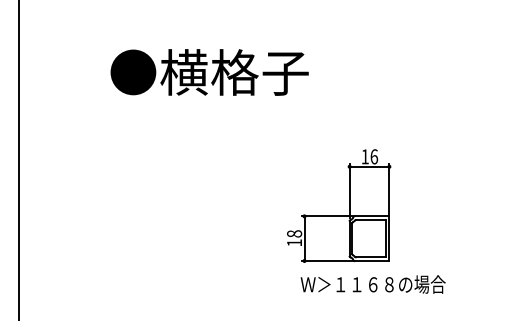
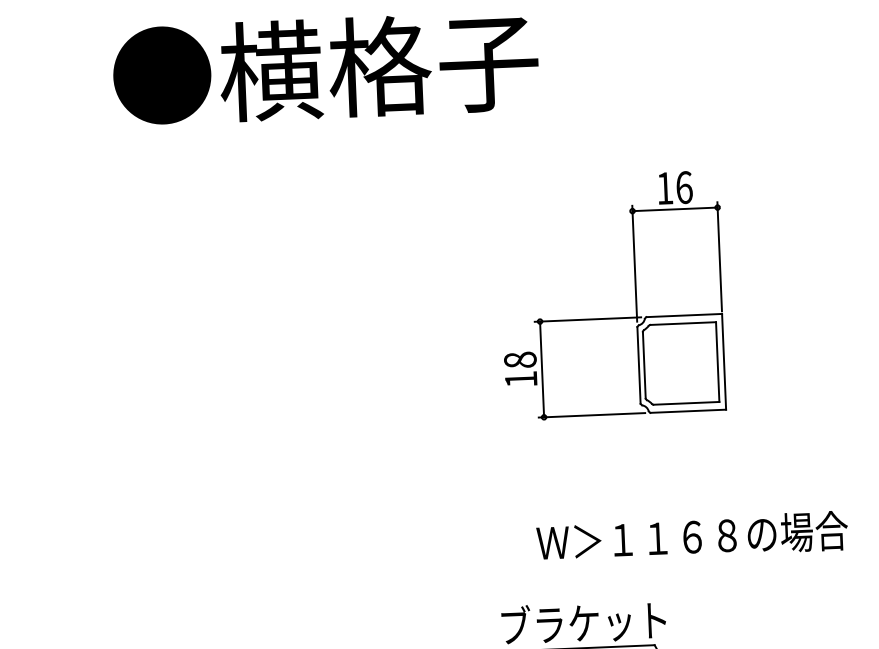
part: (349, 205) -> (635, 294), moved
text: (372, 284) -> (690, 536), moved

